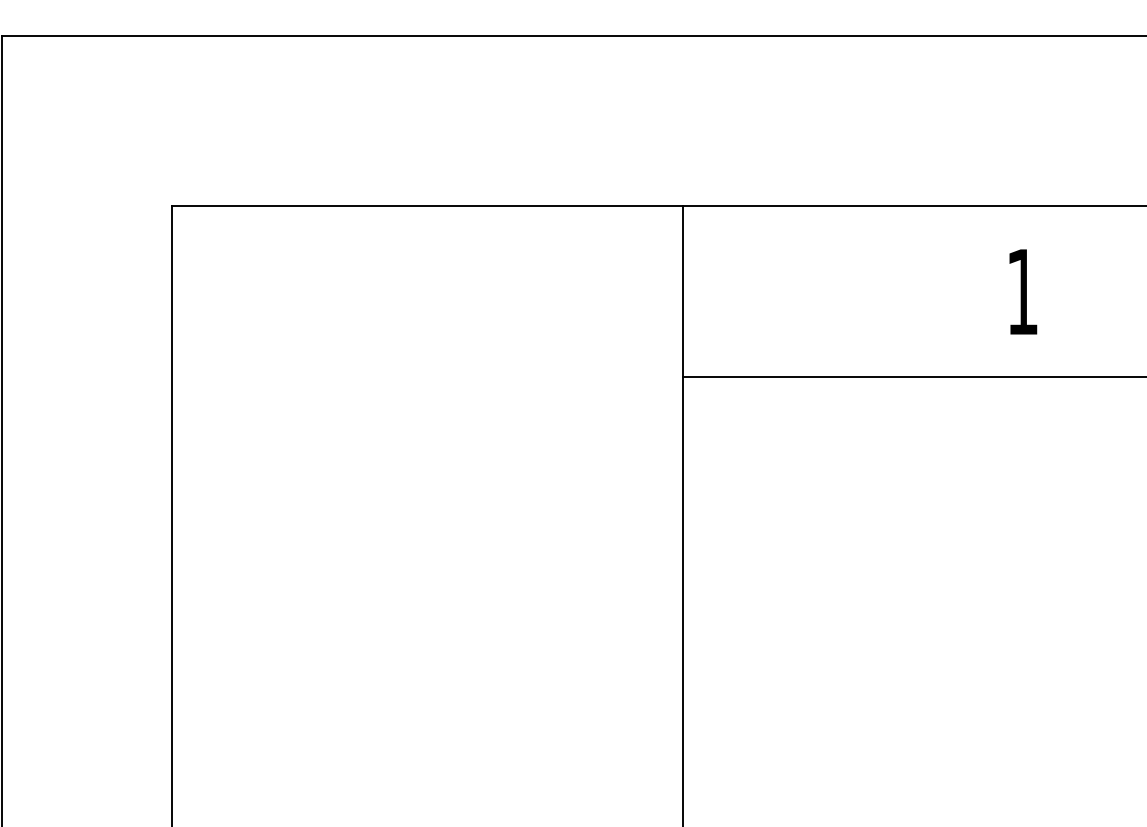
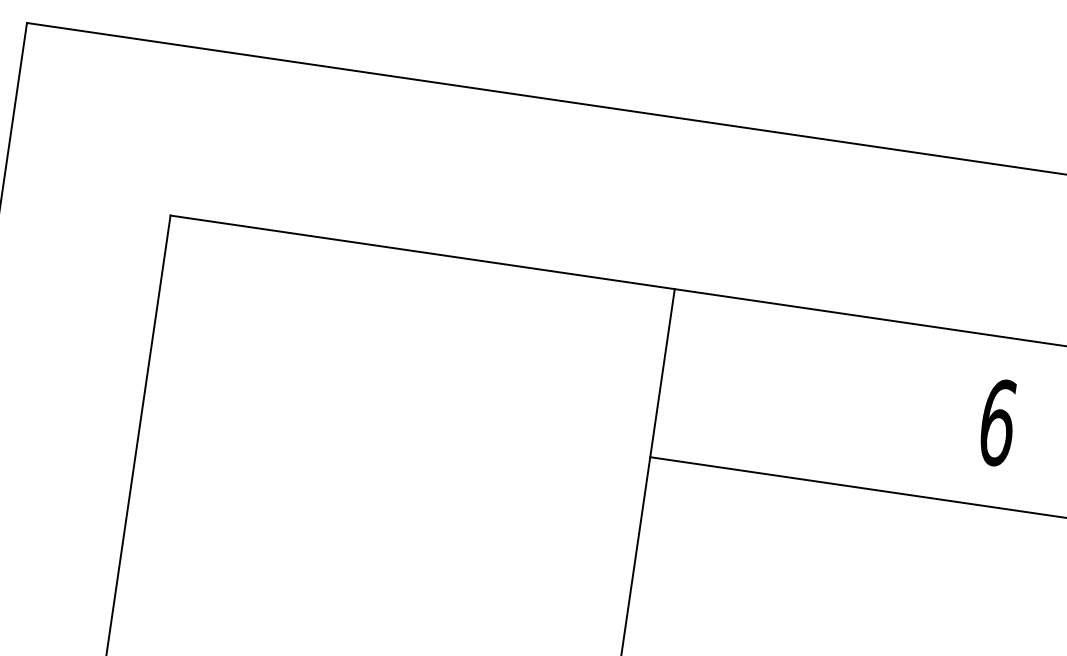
text: (1022, 292) -> (997, 423), 1 -> 6

